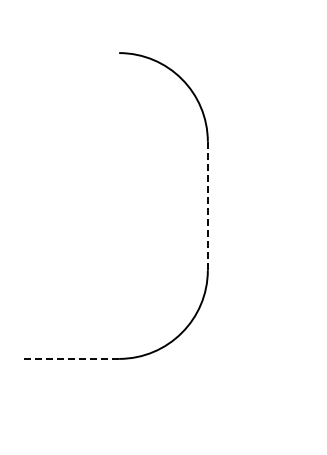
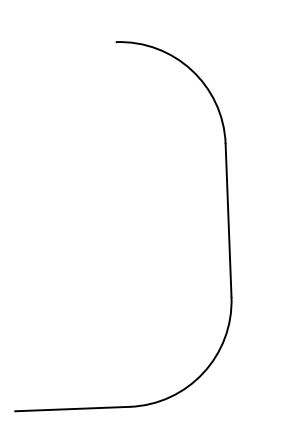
line: (207, 205) -> (228, 219), dashed -> solid
line: (71, 358) -> (72, 408), dashed -> solid

